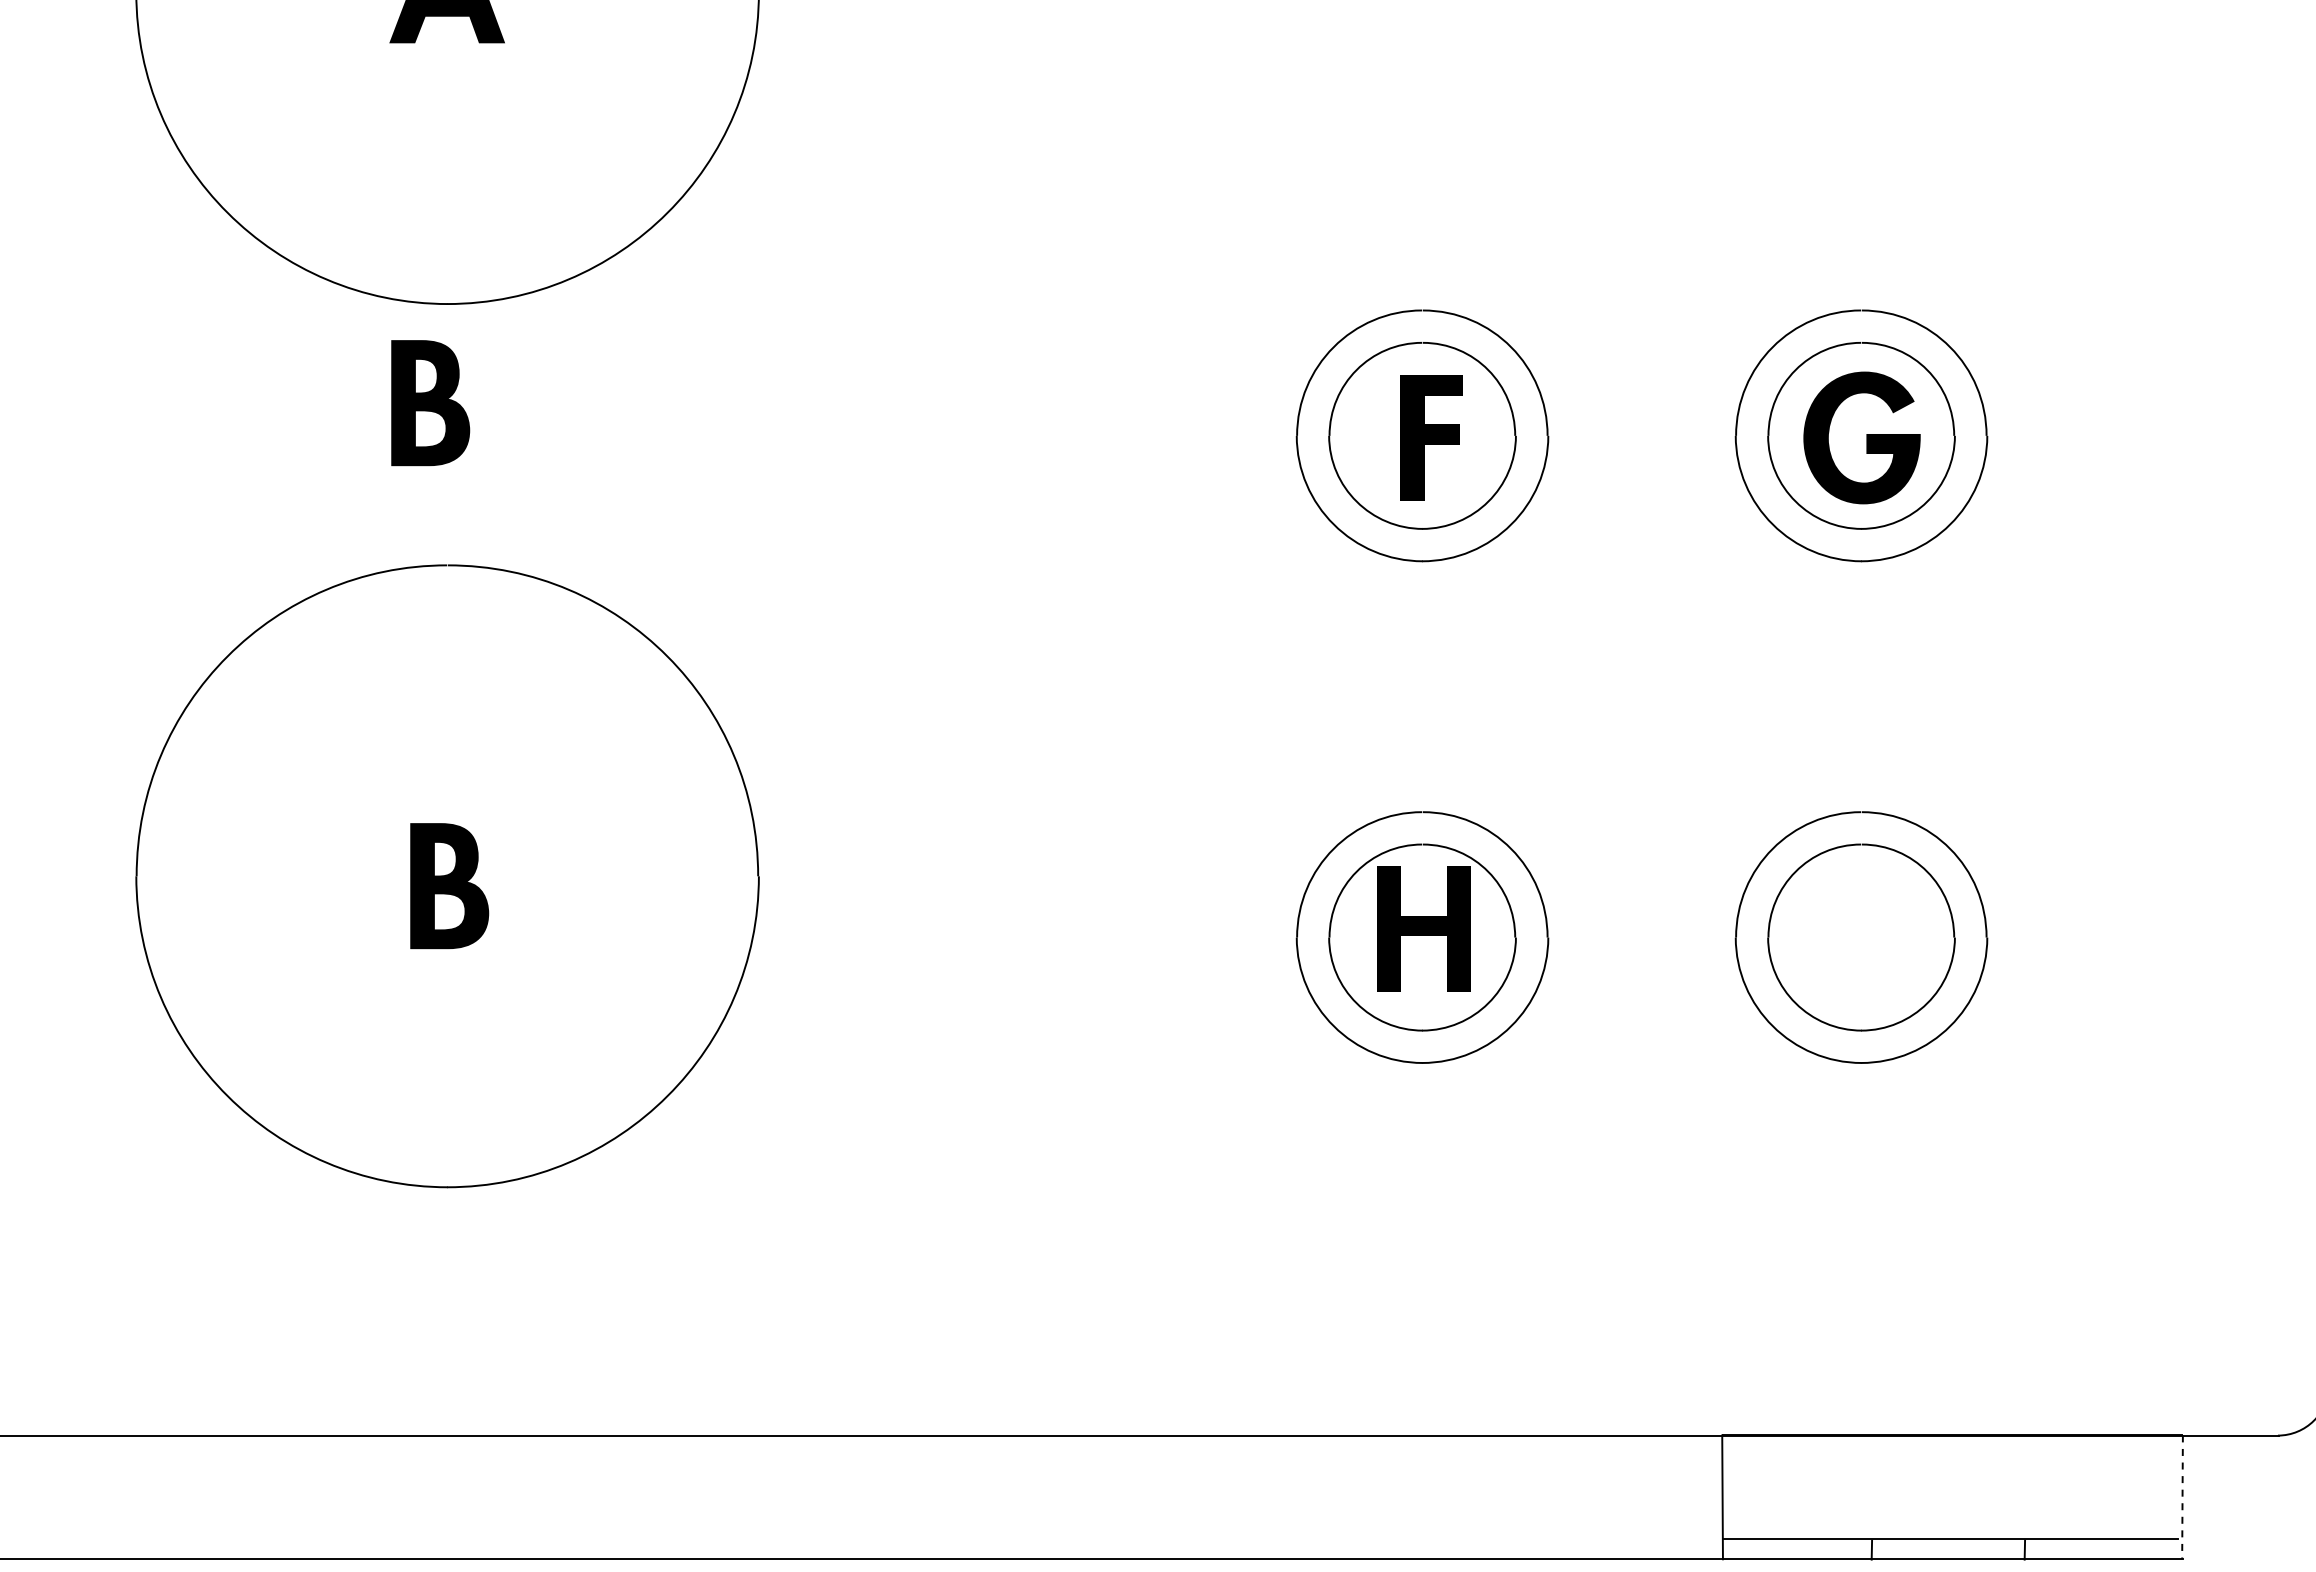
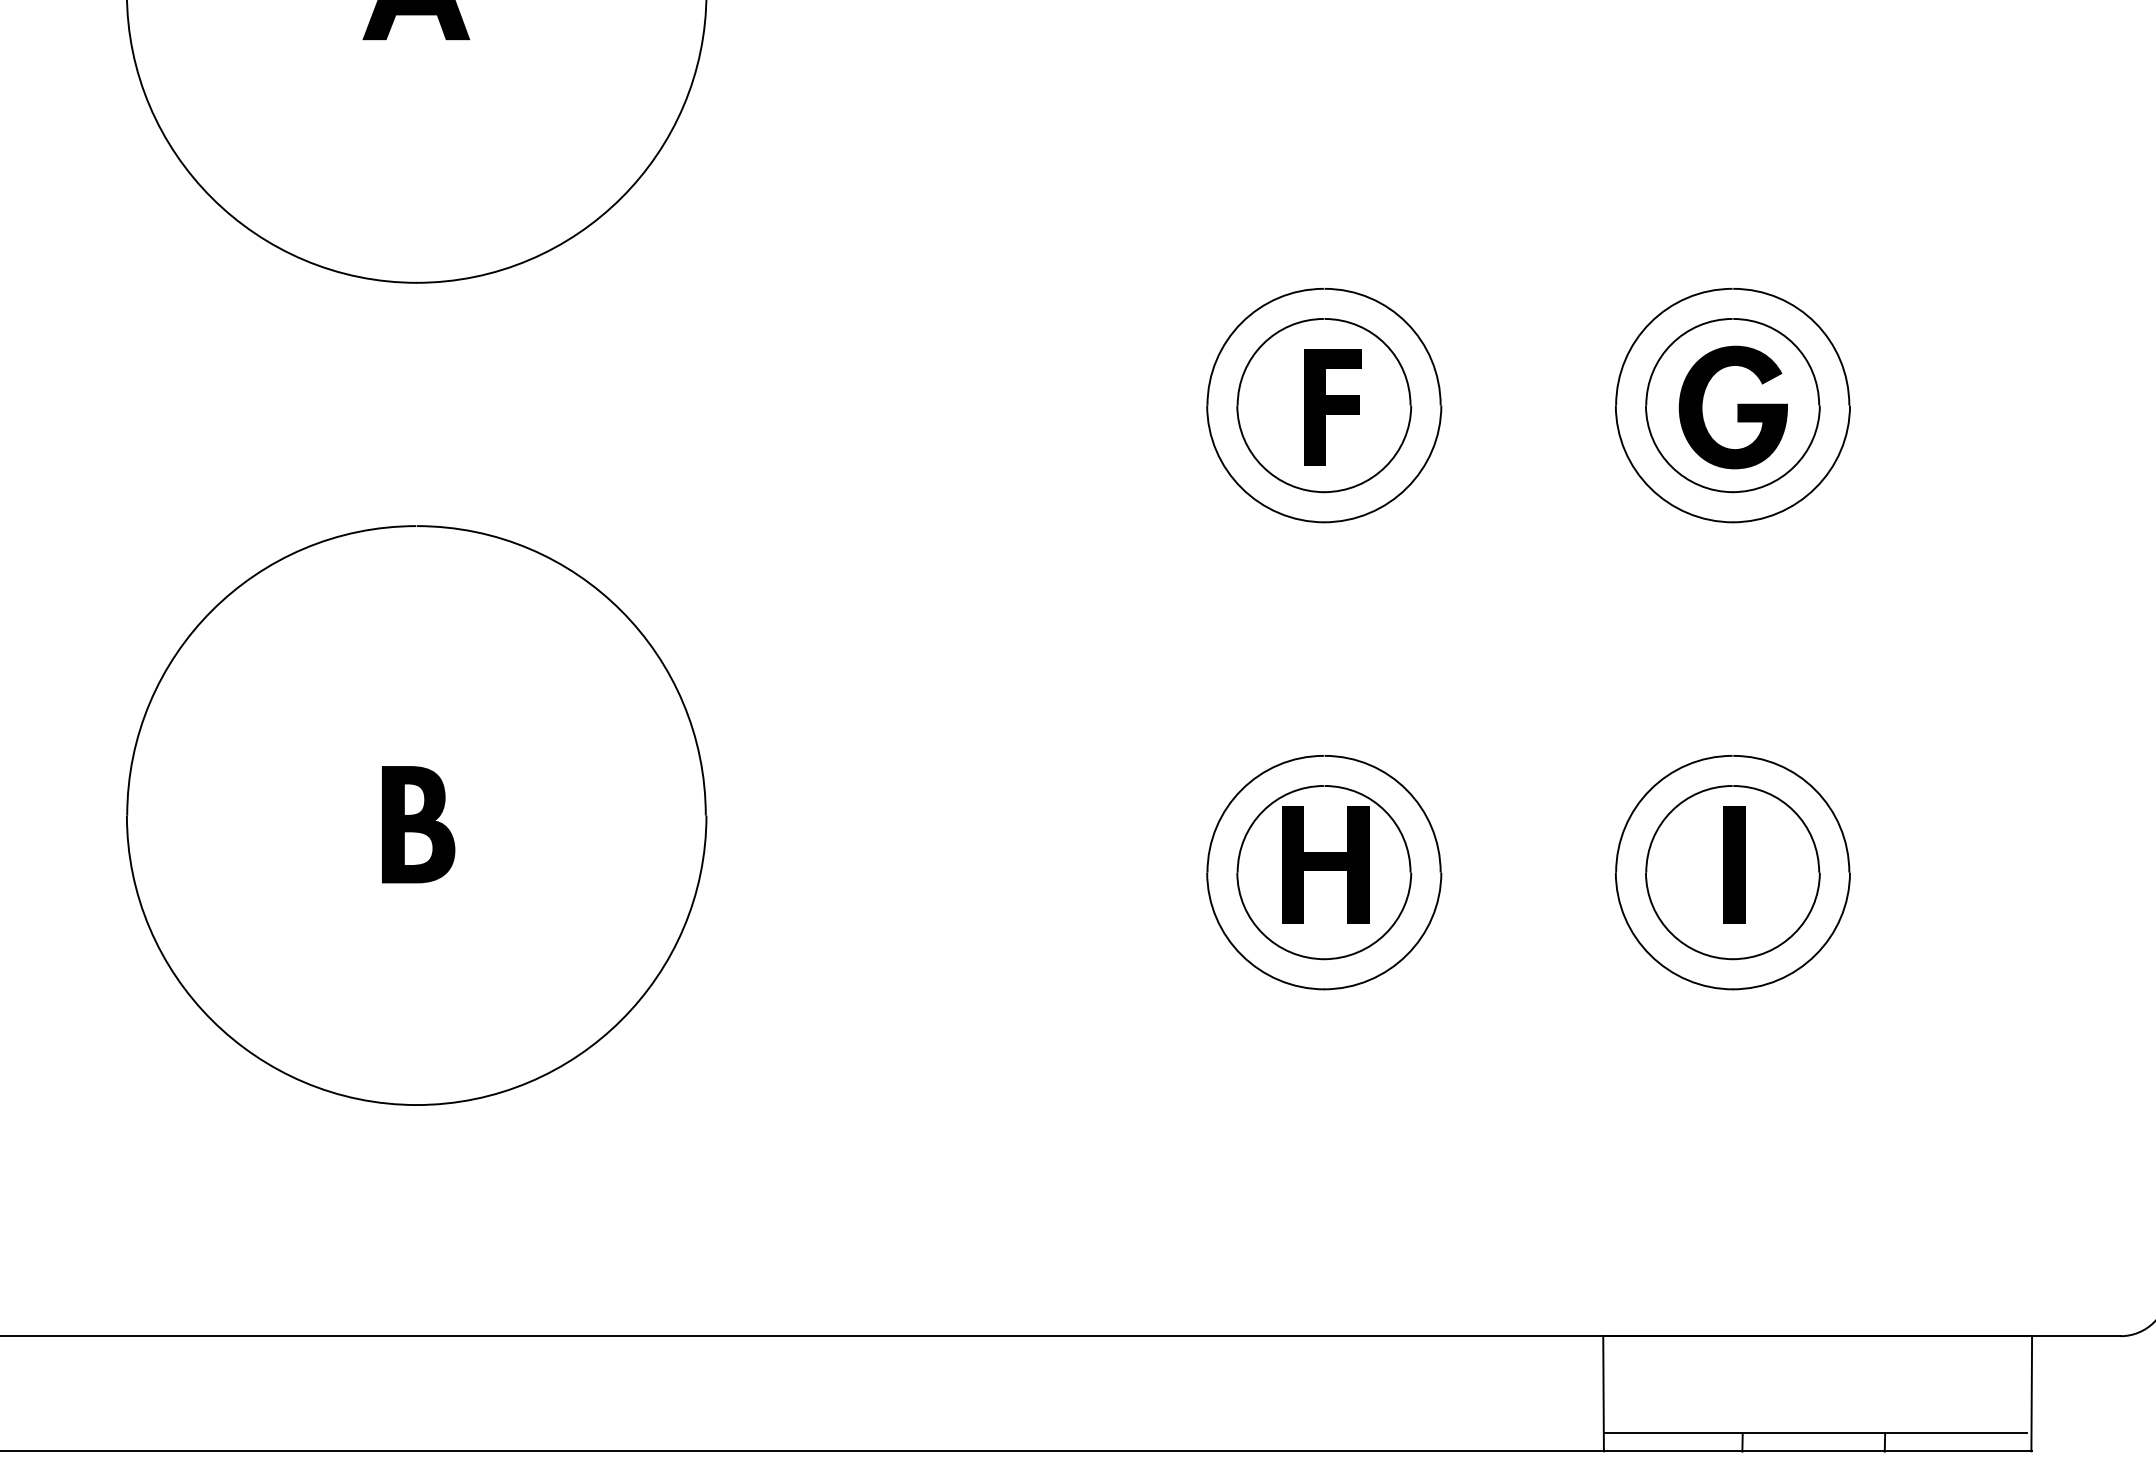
part: (430, 403) -> (400, 375), removed
fill: (1863, 929) -> (1734, 865), added
line: (2182, 1497) -> (2031, 1393), dashed -> solid

